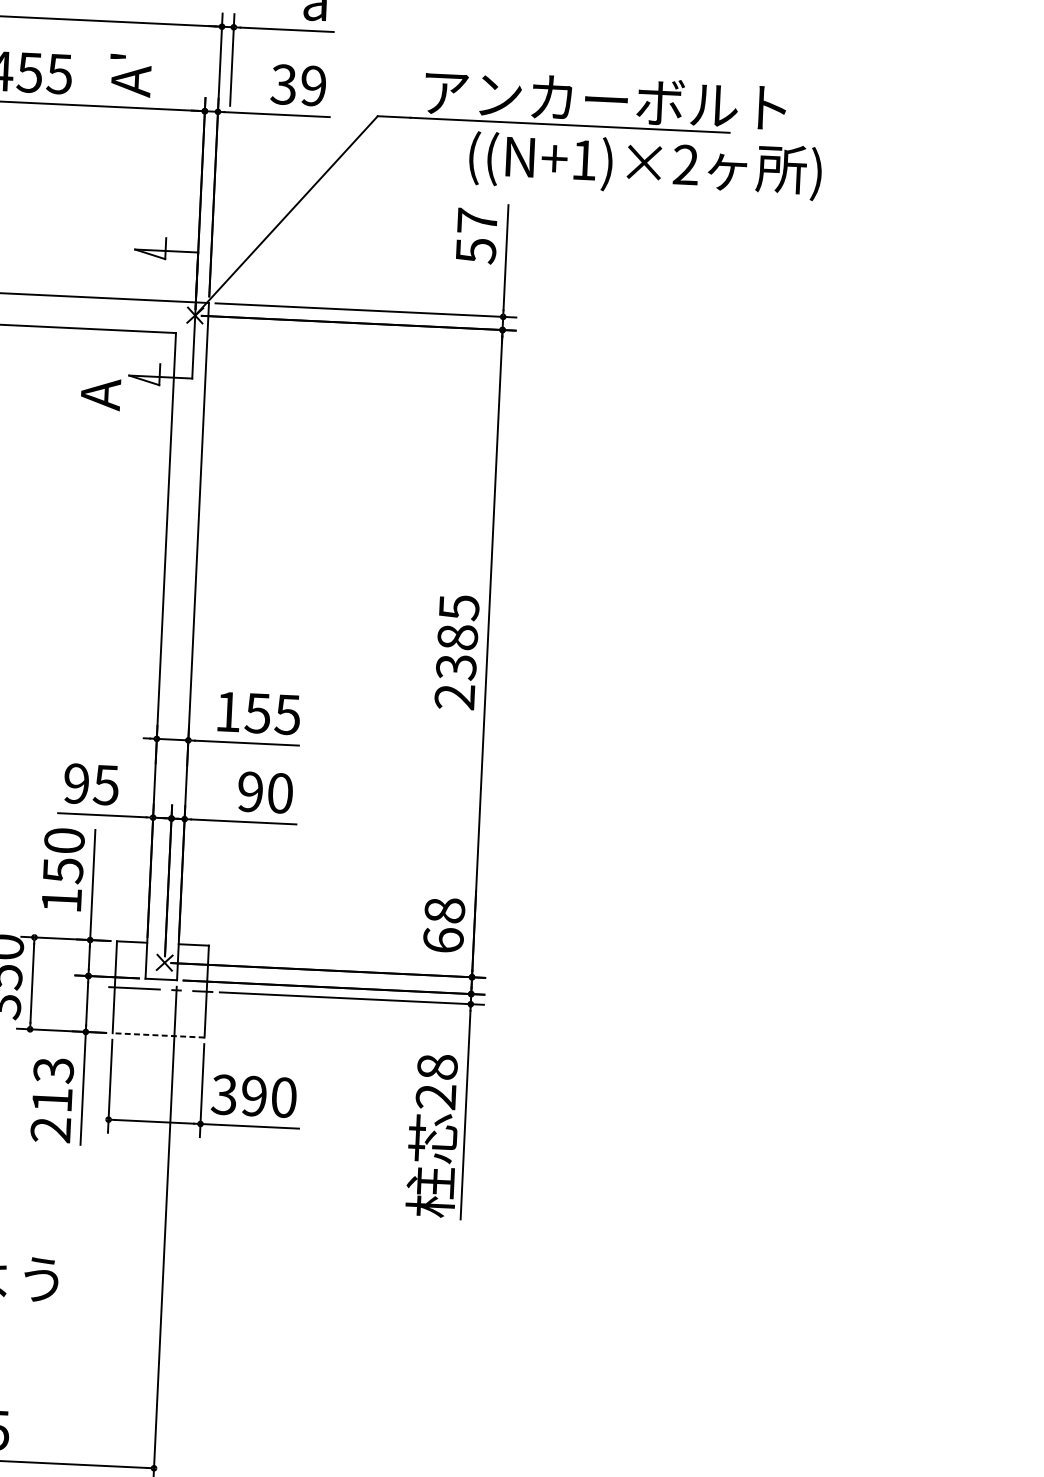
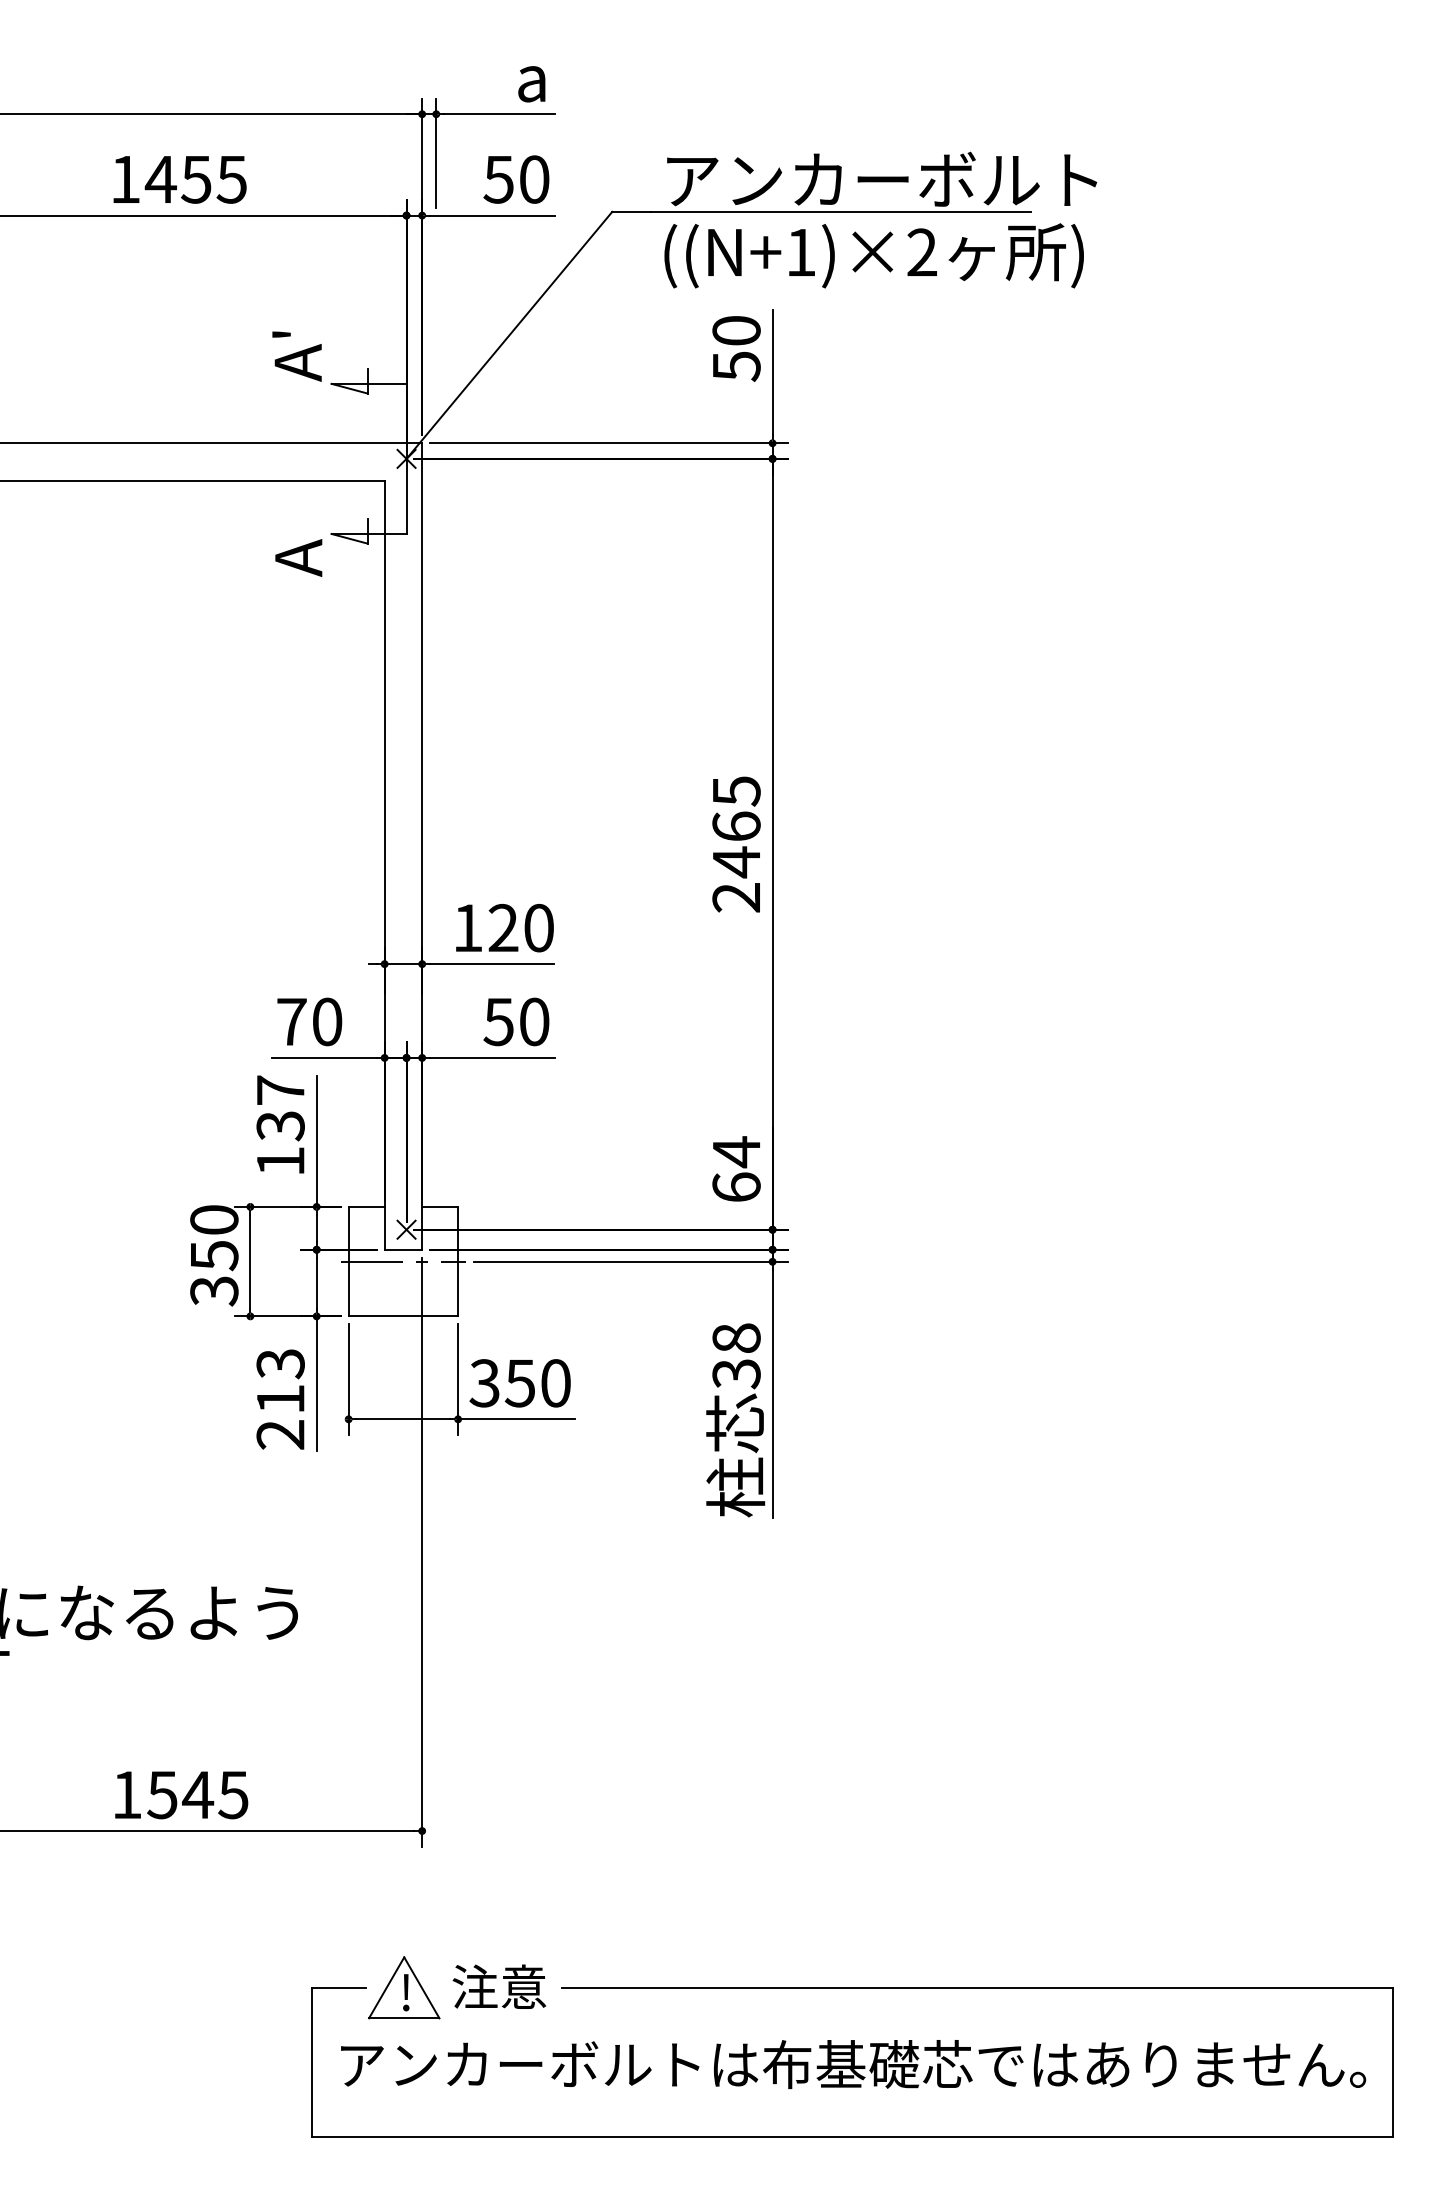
text: (129, 75) -> (296, 356), moved
text: (298, 85) -> (516, 179), 39 -> 50
text: (644, 165) -> (873, 255), moved
text: (477, 220) -> (736, 330), 57 -> 50
text: (457, 652) -> (736, 844), 2385 -> 2465
text: (272, 713) -> (520, 927), 155 -> 120
text: (91, 784) -> (309, 1021), 95 -> 70
text: (250, 791) -> (498, 1021), 90 -> 50
text: (63, 855) -> (280, 1108), 150 -> 137
text: (444, 910) -> (736, 1152), 68 -> 64
line: (158, 1035) -> (403, 1316), dashed -> solid
text: (253, 1096) -> (519, 1383), 390 -> 350
text: (436, 1097) -> (736, 1374), 28 -> 38

